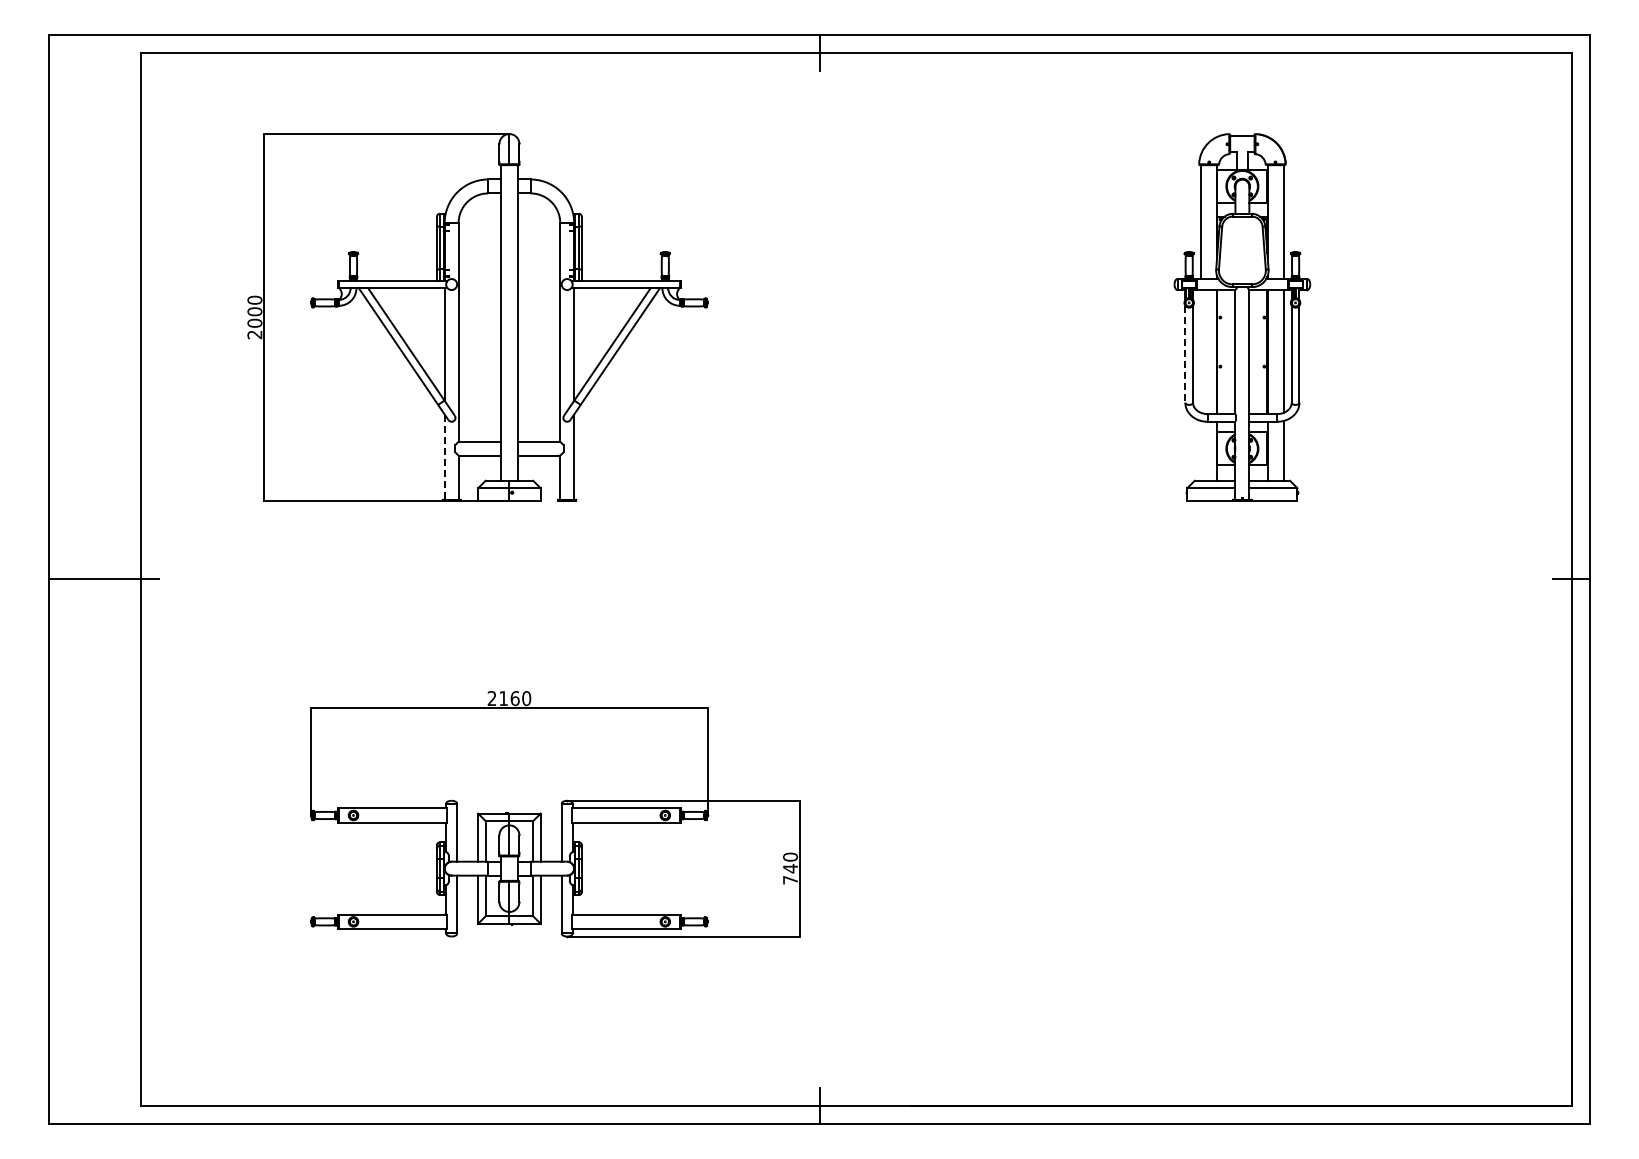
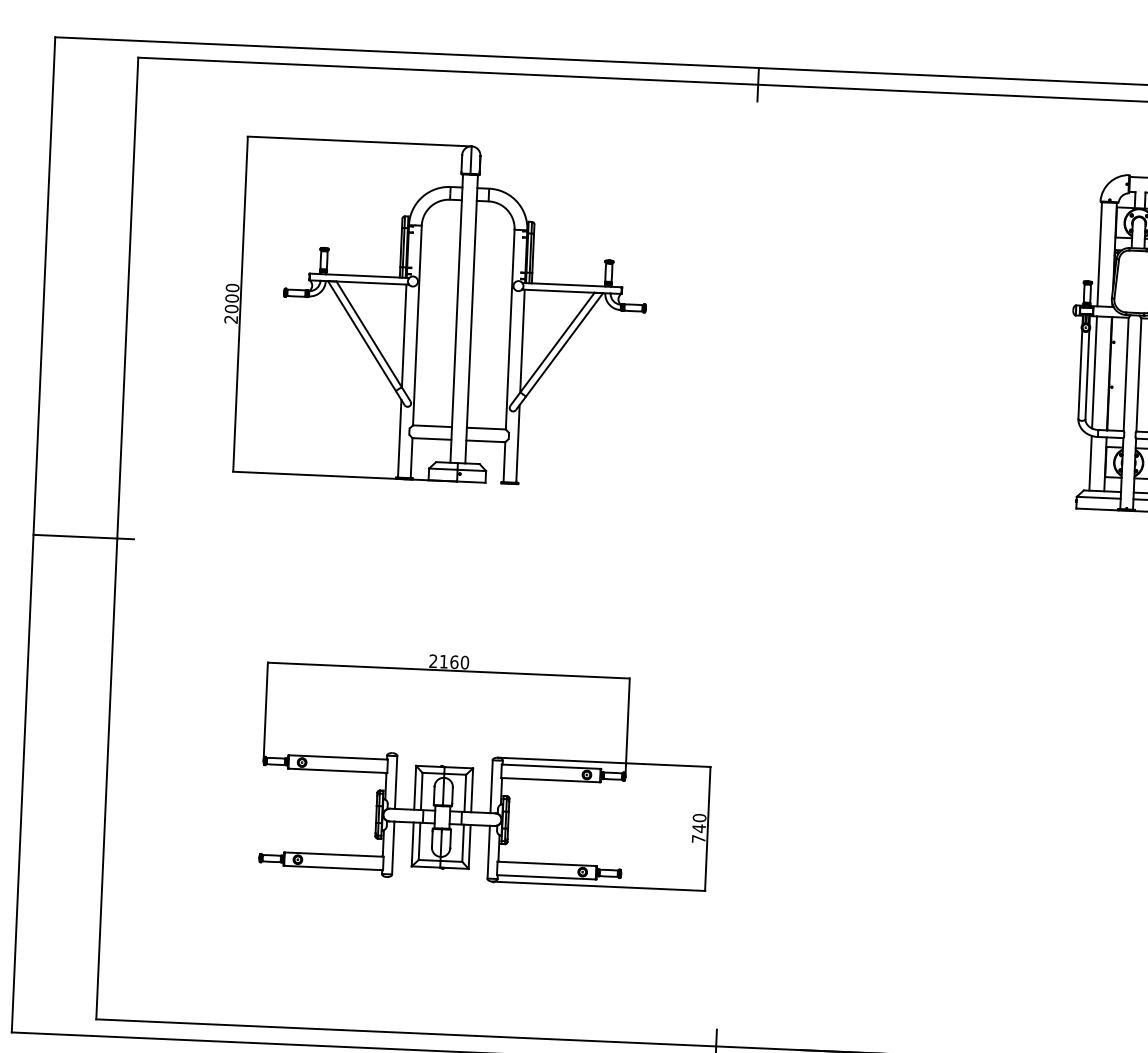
line: (1200, 351) -> (1094, 372), added
line: (1185, 354) -> (1080, 374), dashed -> solid
line: (1200, 450) -> (1090, 462), added
line: (444, 456) -> (399, 438), dashed -> solid

